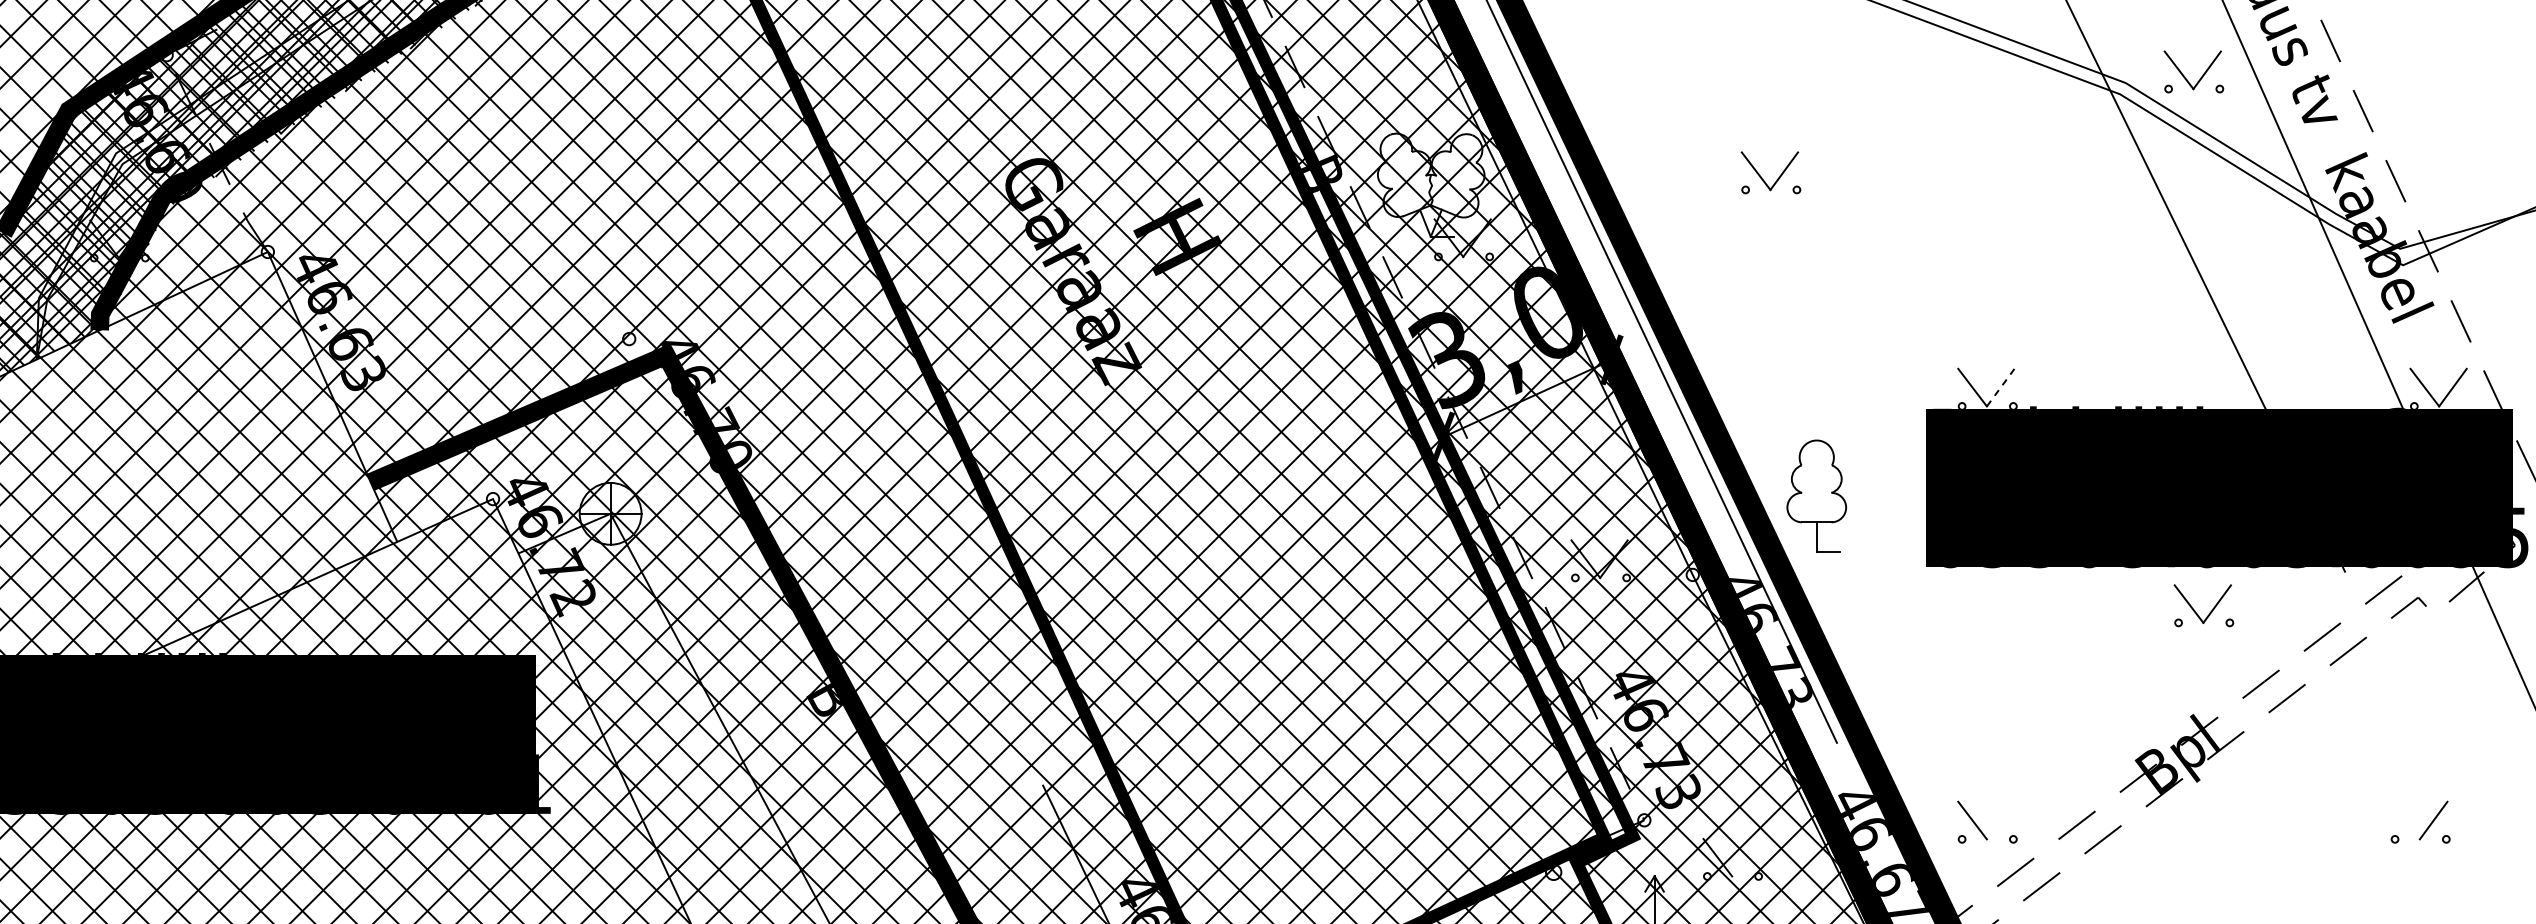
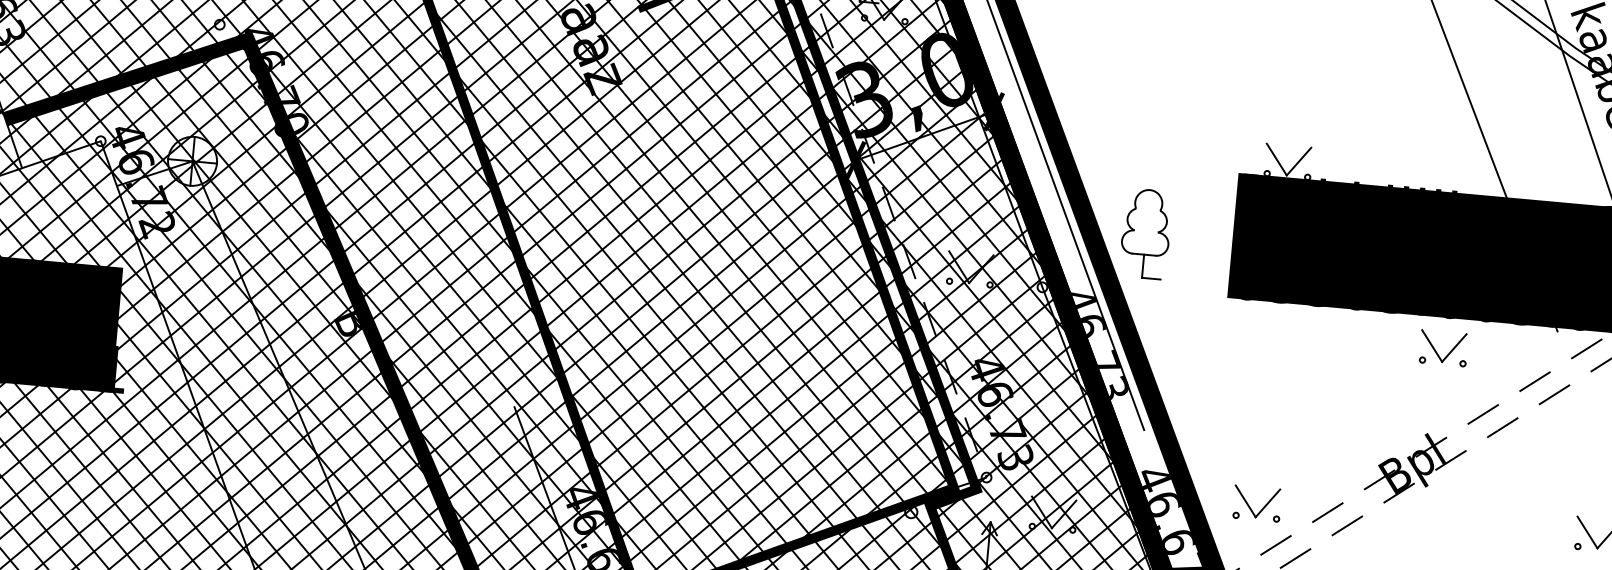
line: (2001, 387) -> (1299, 161), dashed -> solid
line: (2000, 820) -> (1267, 503), added
line: (2405, 820) -> (1587, 532), added
line: (1745, 857) -> (1063, 514), added

